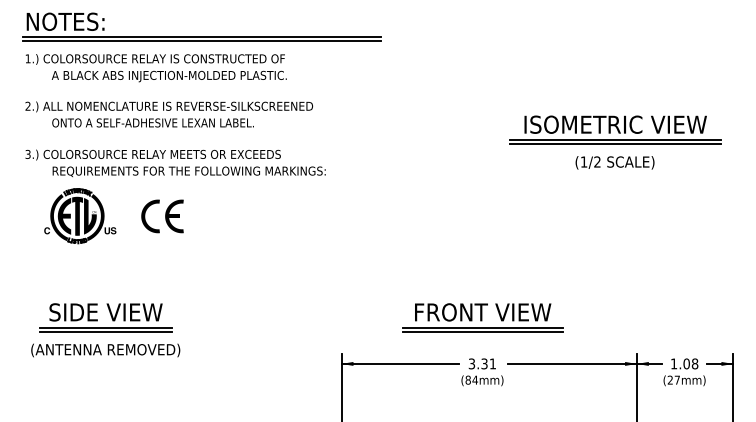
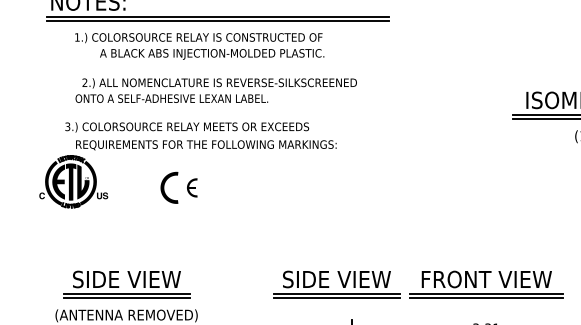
text: (155, 68) -> (198, 46), moved
text: (168, 106) -> (219, 82), moved
text: (152, 154) -> (186, 126), moved
part: (80, 216) -> (73, 182), moved
part: (174, 216) -> (192, 187), size x0.6
part: (325, 317) -> (336, 284), added

